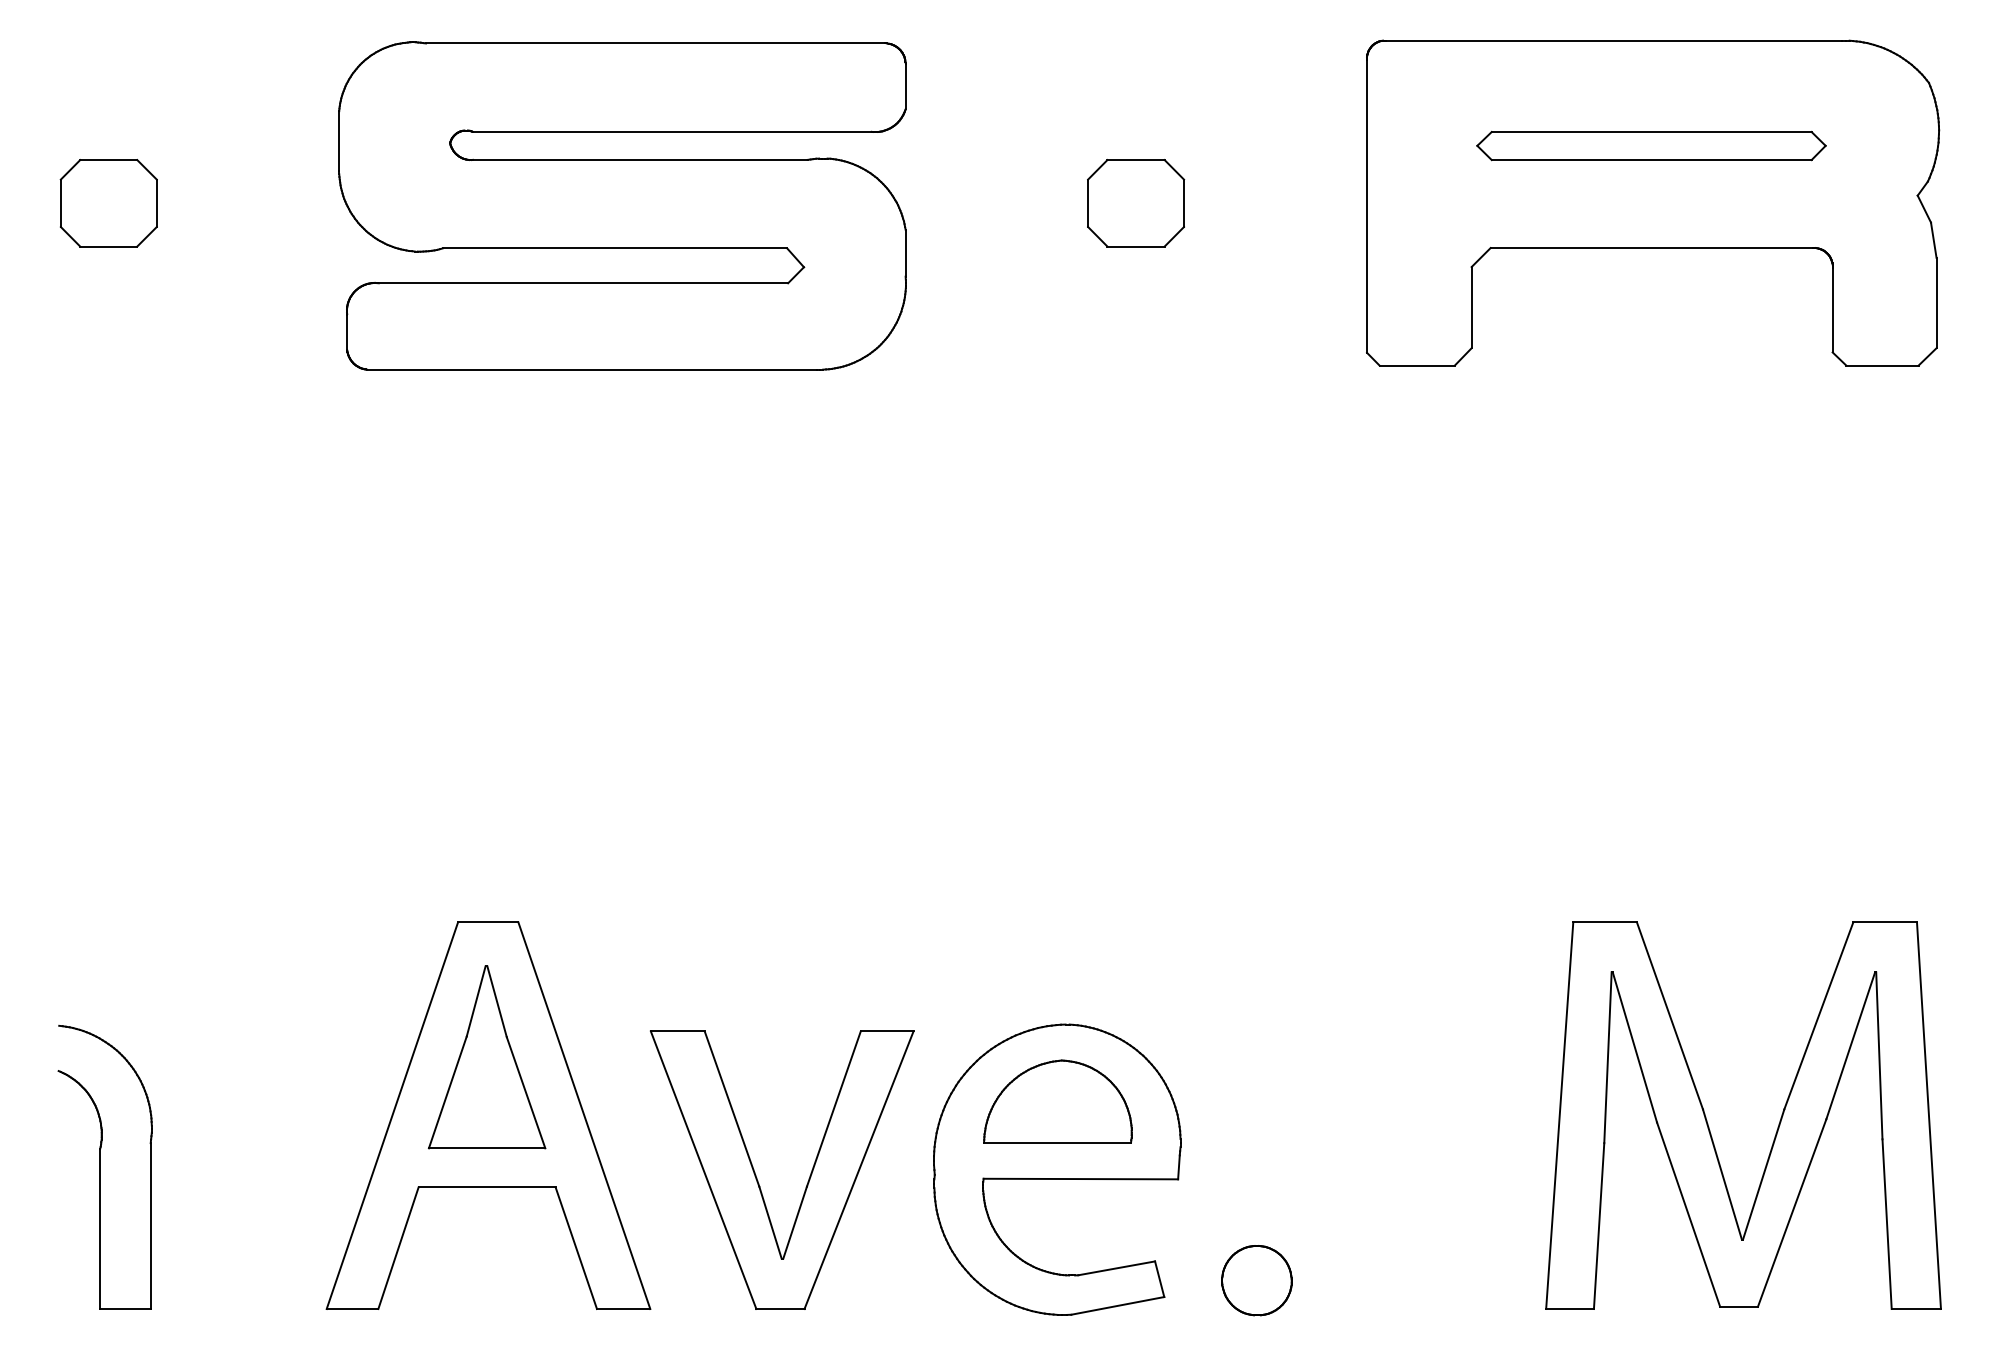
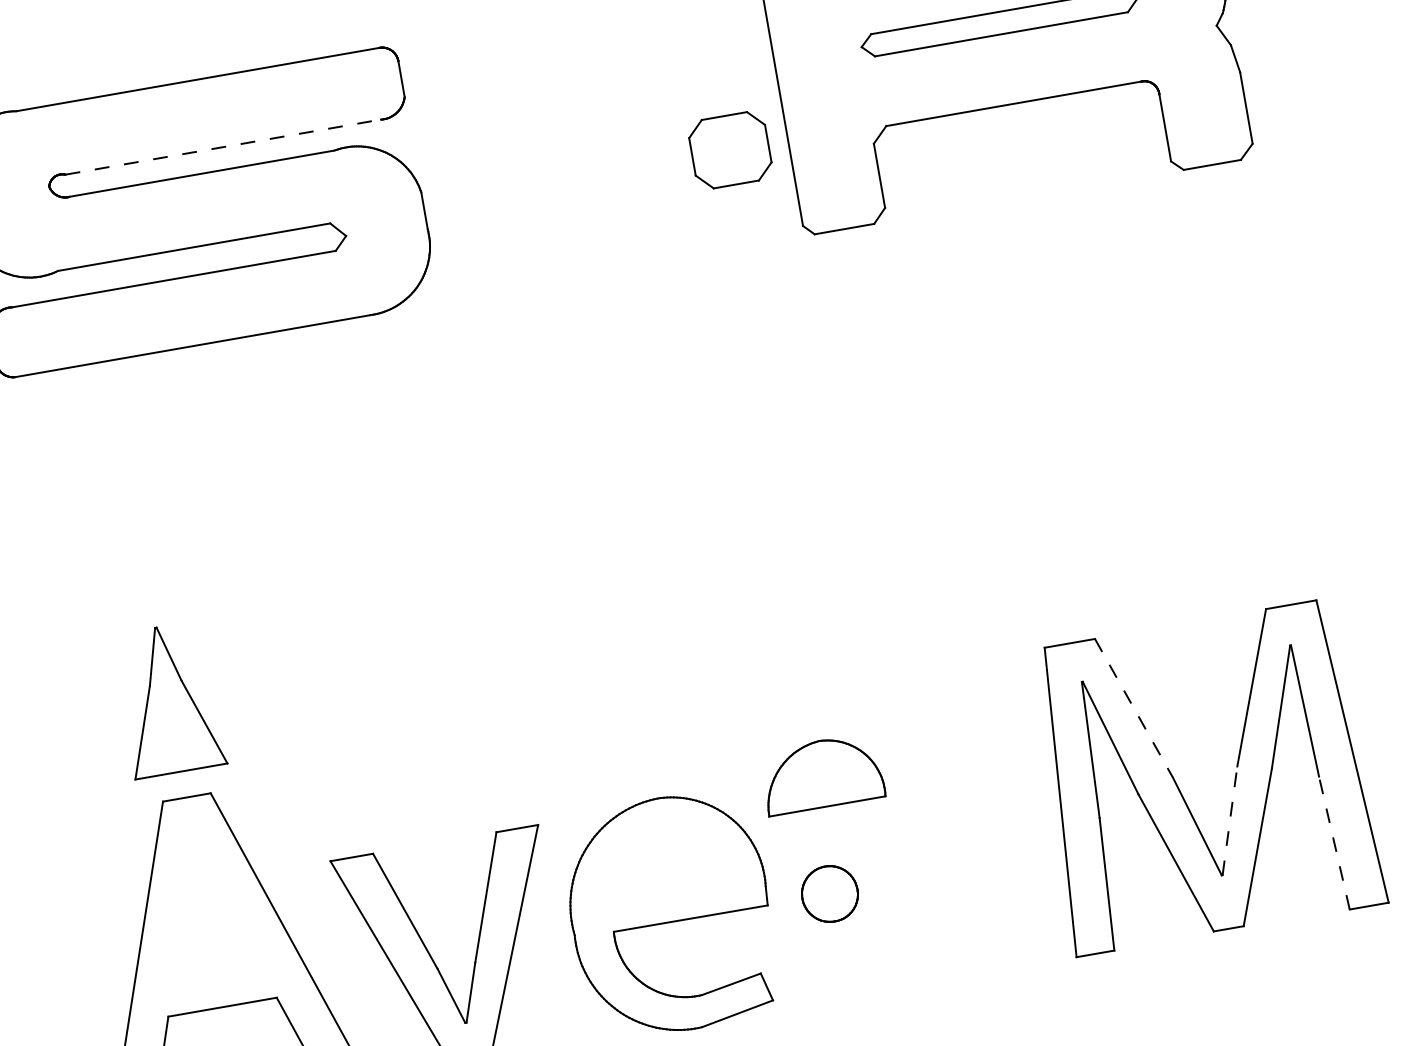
line: (672, 131) -> (223, 146), solid -> dashed
part: (1136, 203) -> (730, 150), moved
line: (1670, 1016) -> (1134, 708), solid -> dashed
part: (486, 1057) -> (168, 699), moved
part: (1057, 1101) -> (821, 773), moved
line: (1763, 1174) -> (1229, 820), solid -> dashed
line: (1887, 1224) -> (1334, 843), solid -> dashed
part: (1256, 1280) -> (829, 893), moved

